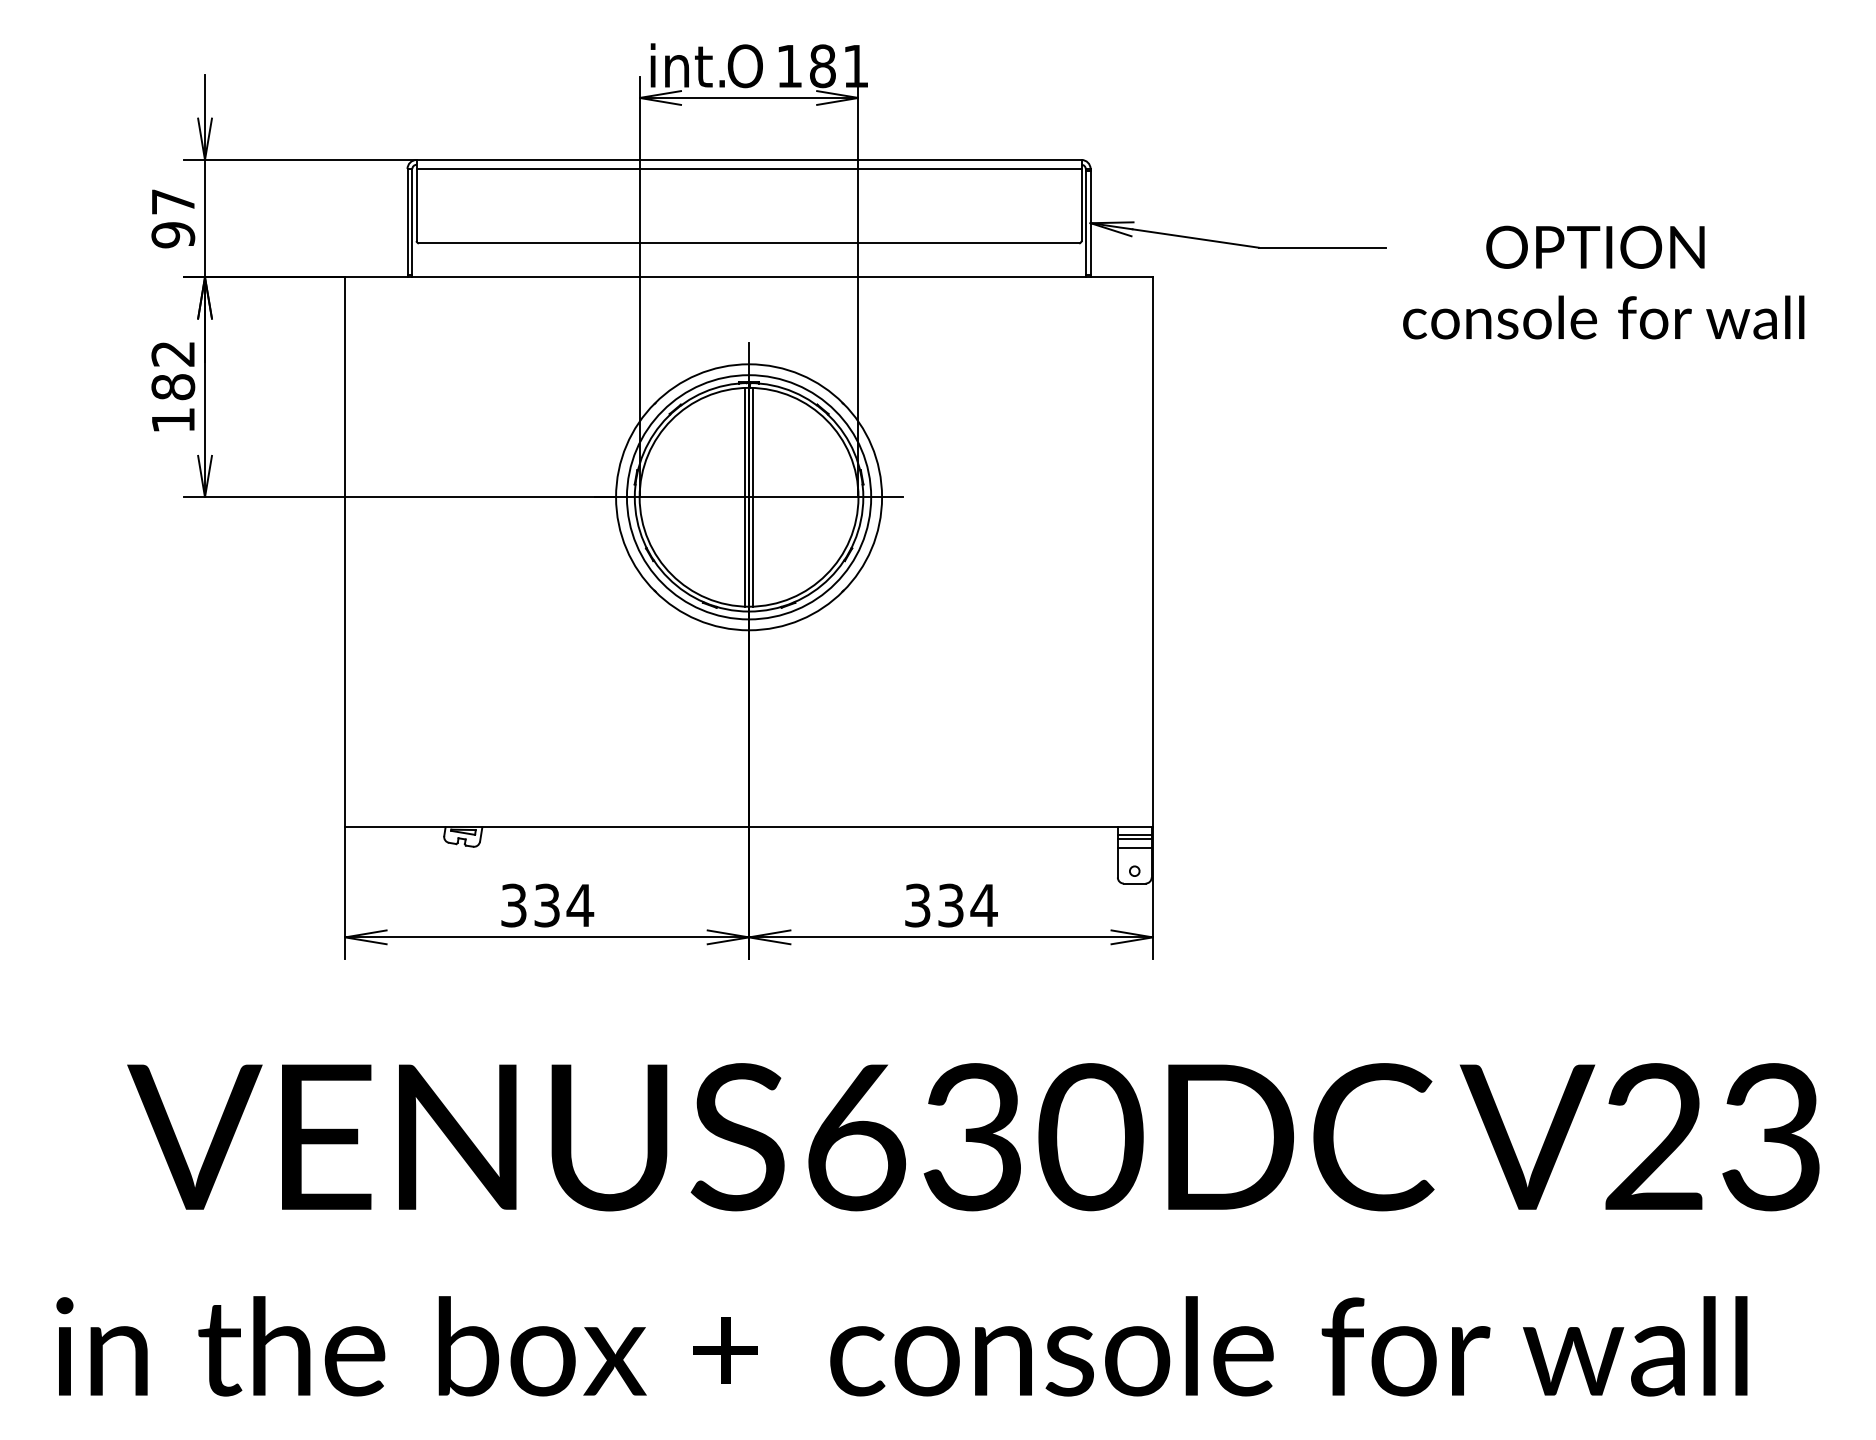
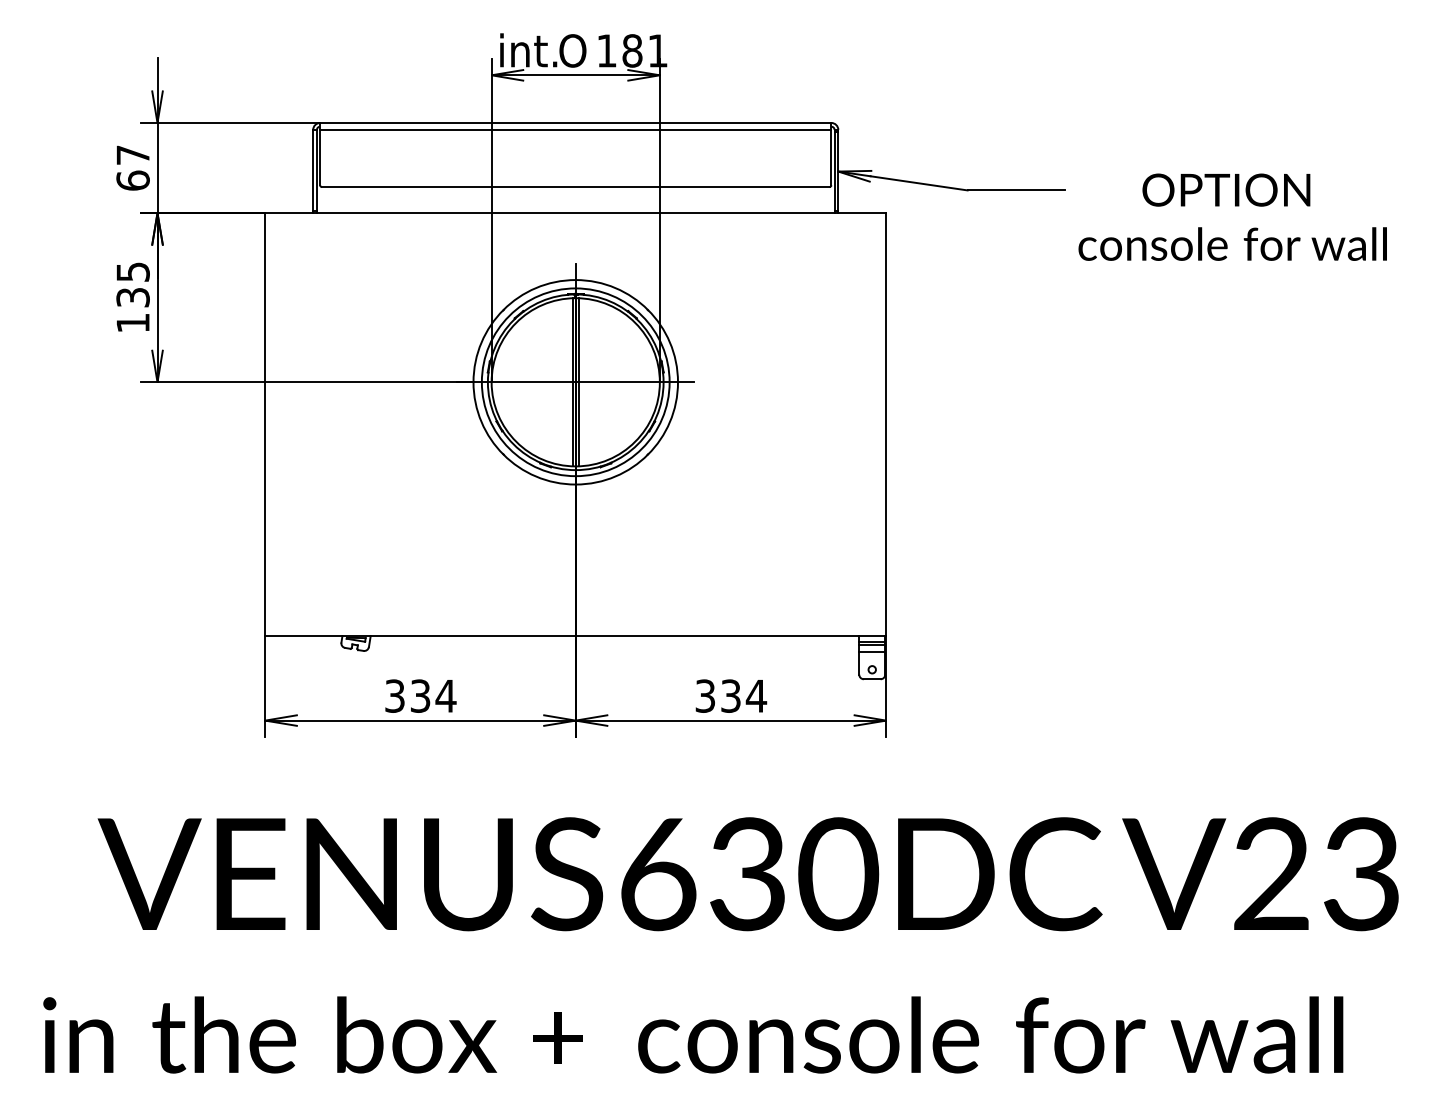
text: (172, 234) -> (132, 180), 97 -> 67
text: (172, 370) -> (132, 284), 182 -> 135

